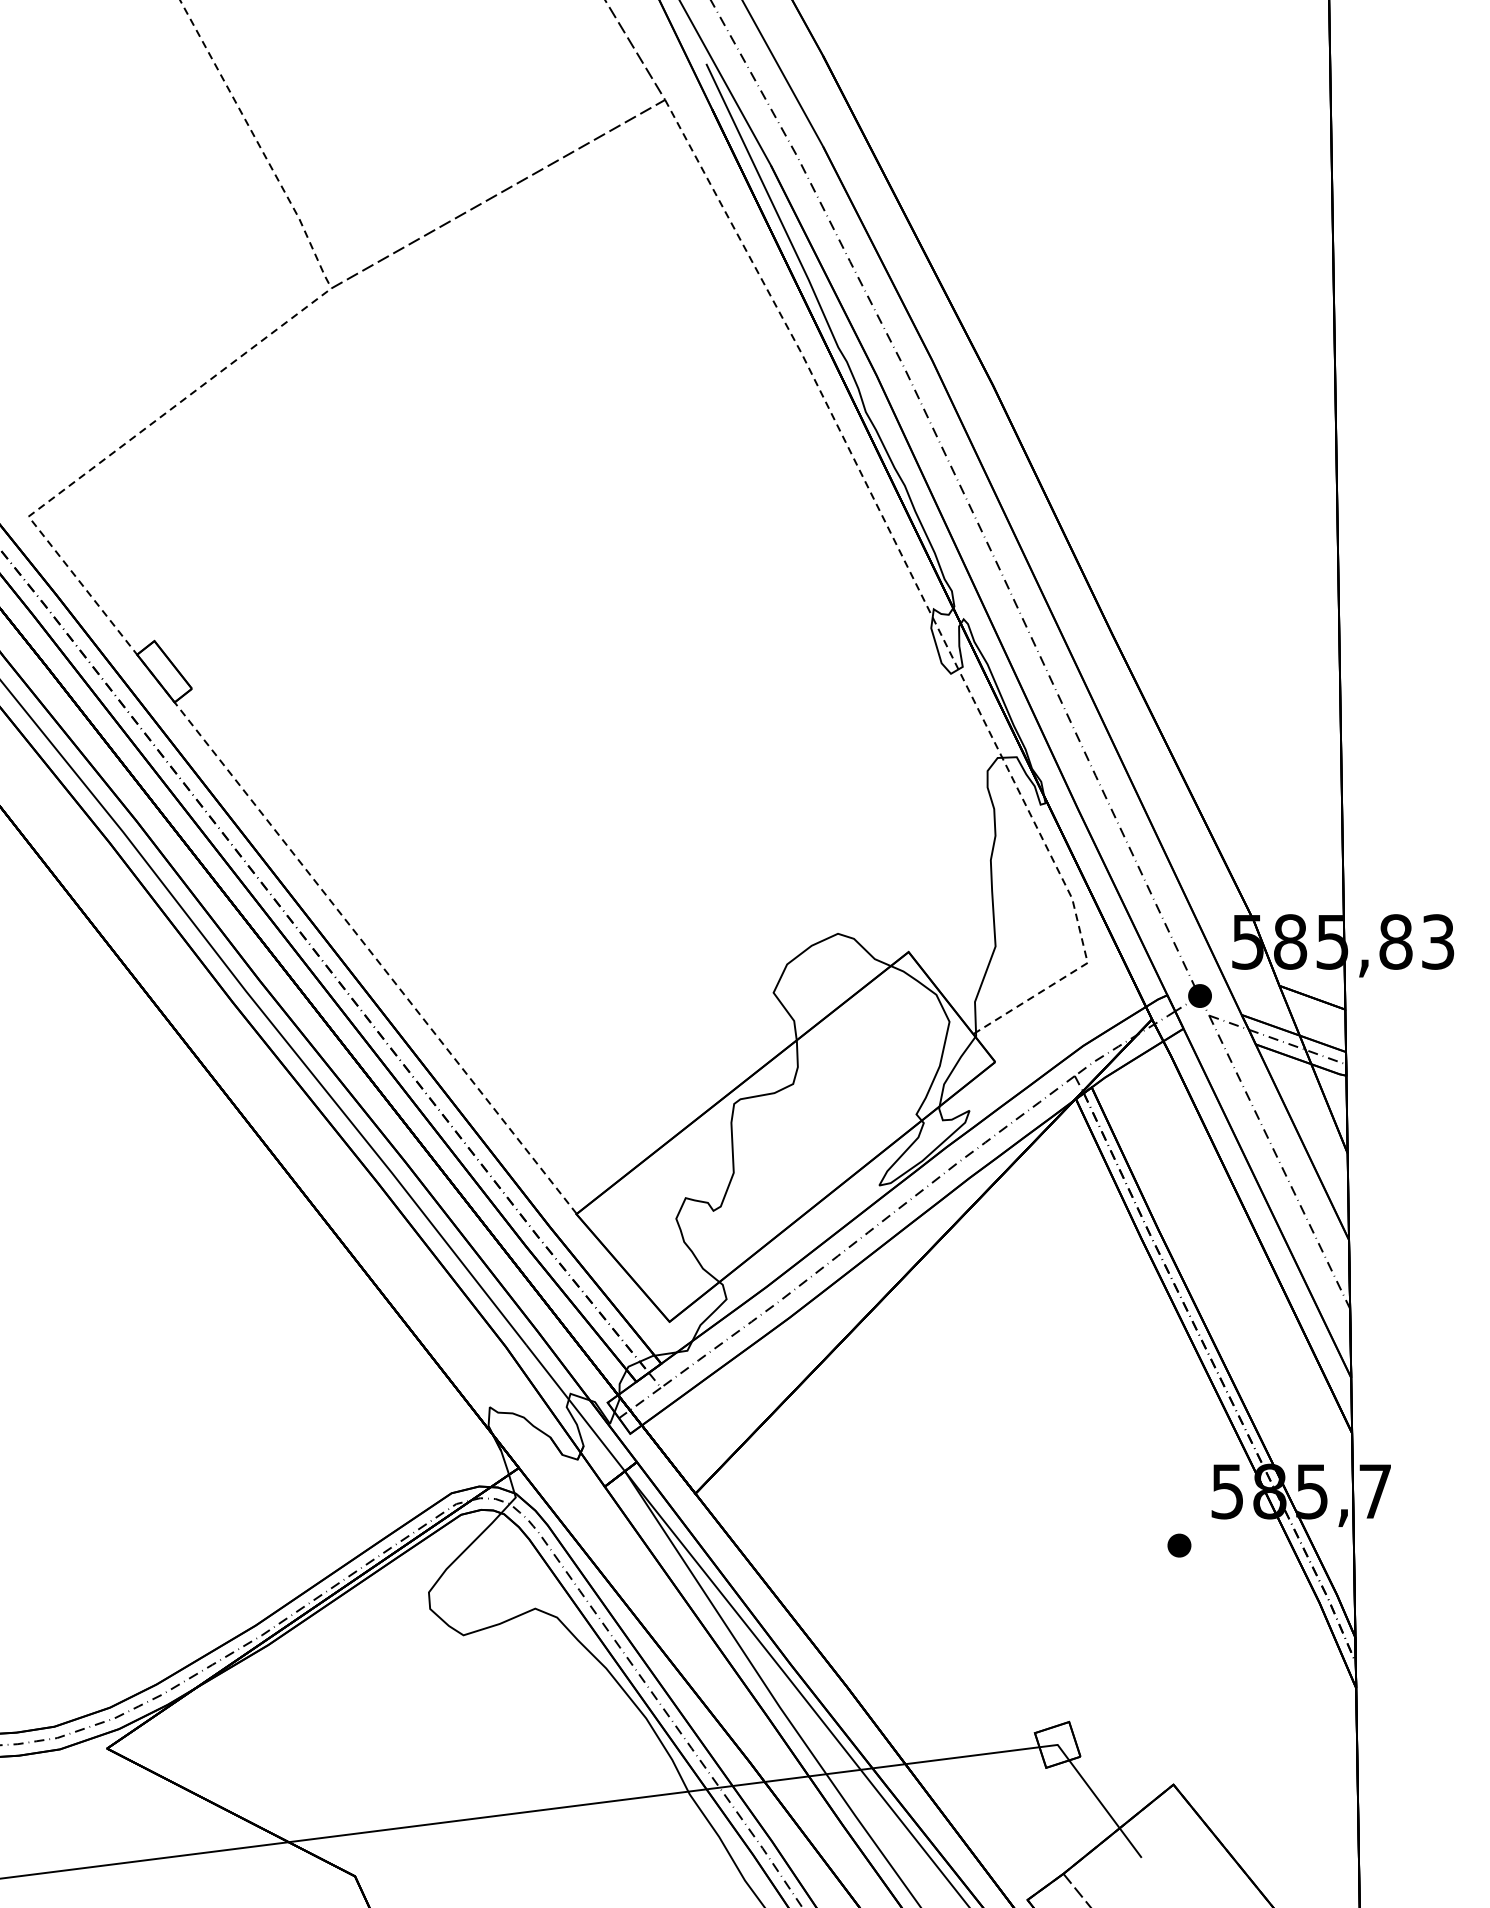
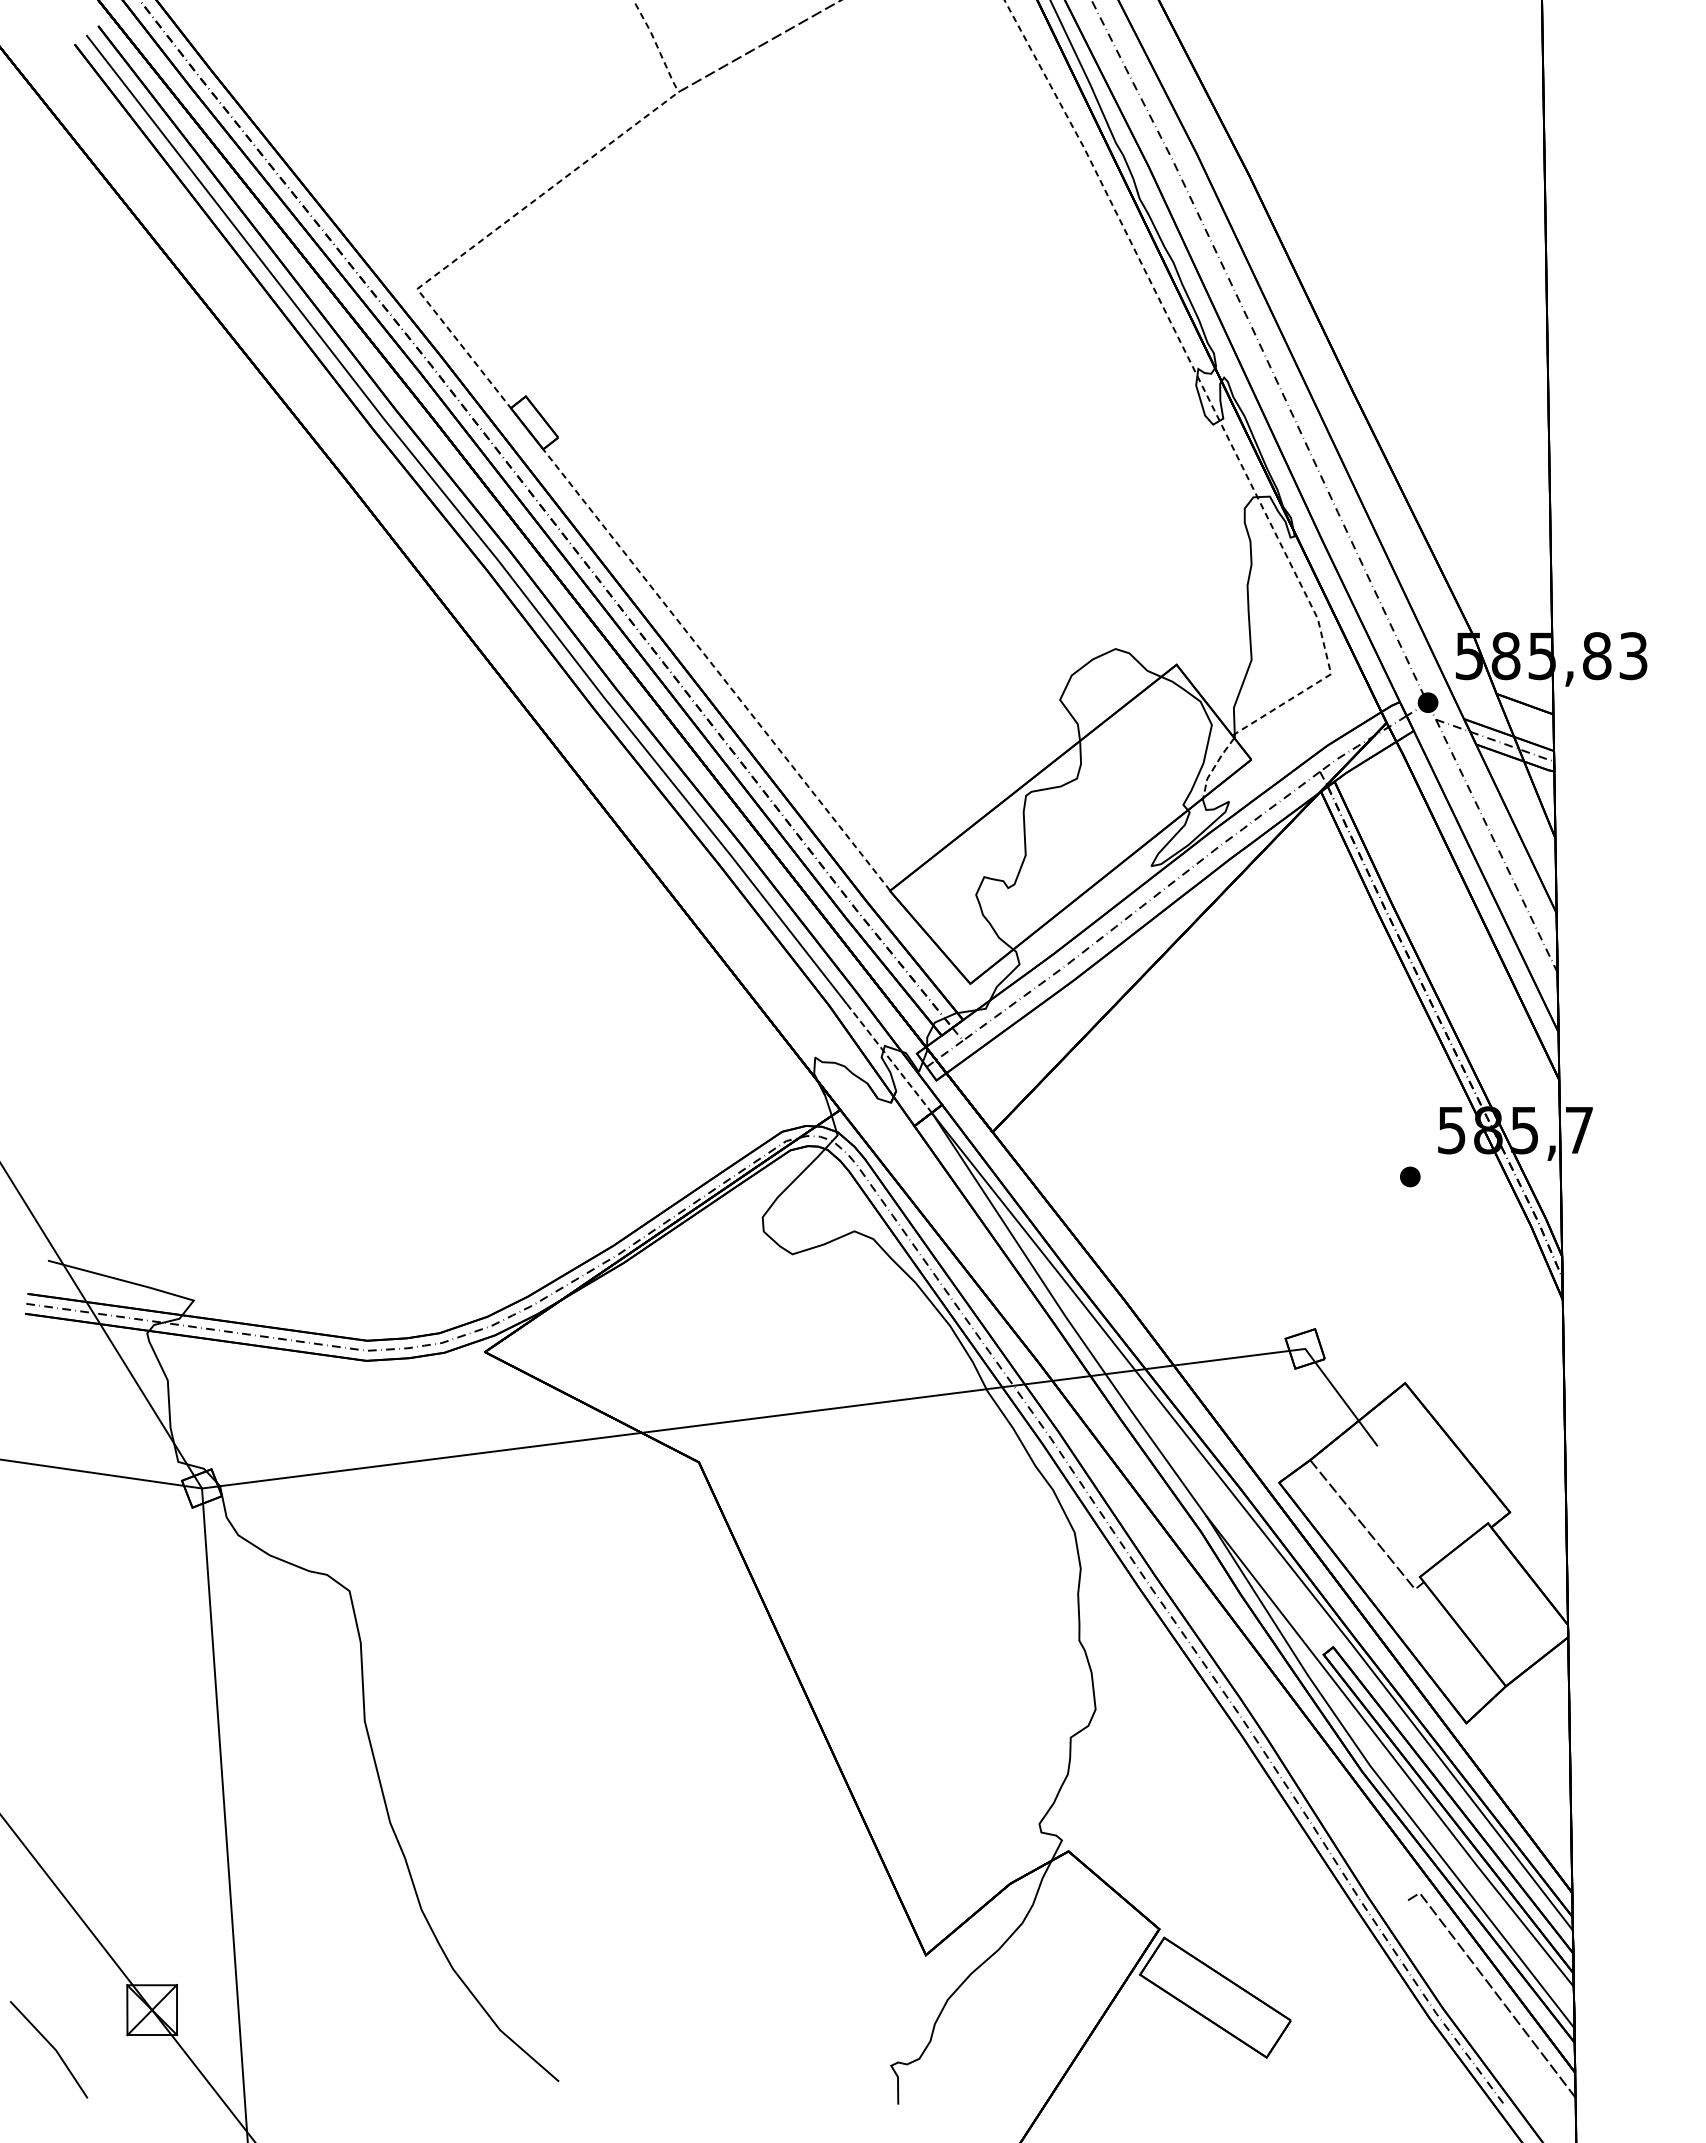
line: (953, 1069) -> (1215, 766), solid -> dashed
line: (575, 1408) -> (889, 1058), solid -> dashed

